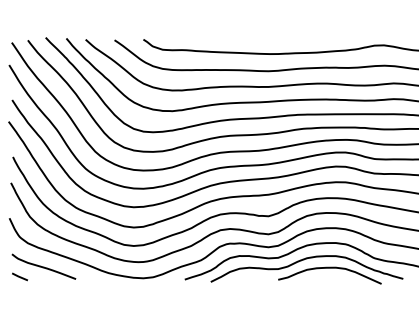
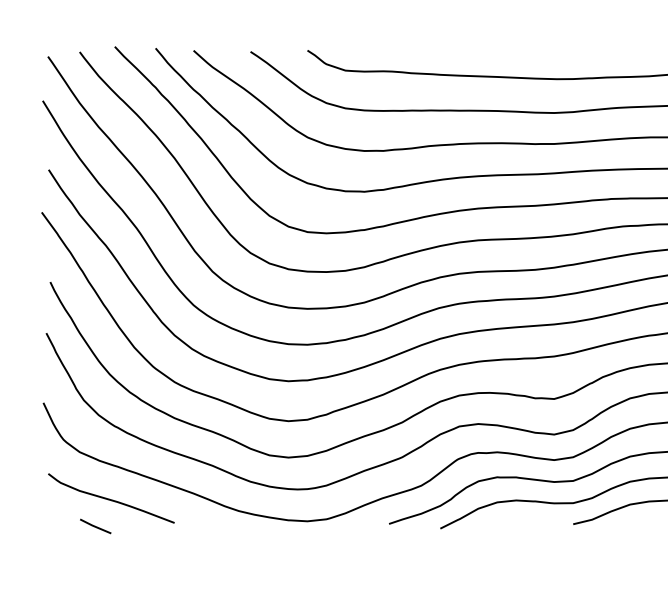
line: (19, 276) -> (94, 525), moved

